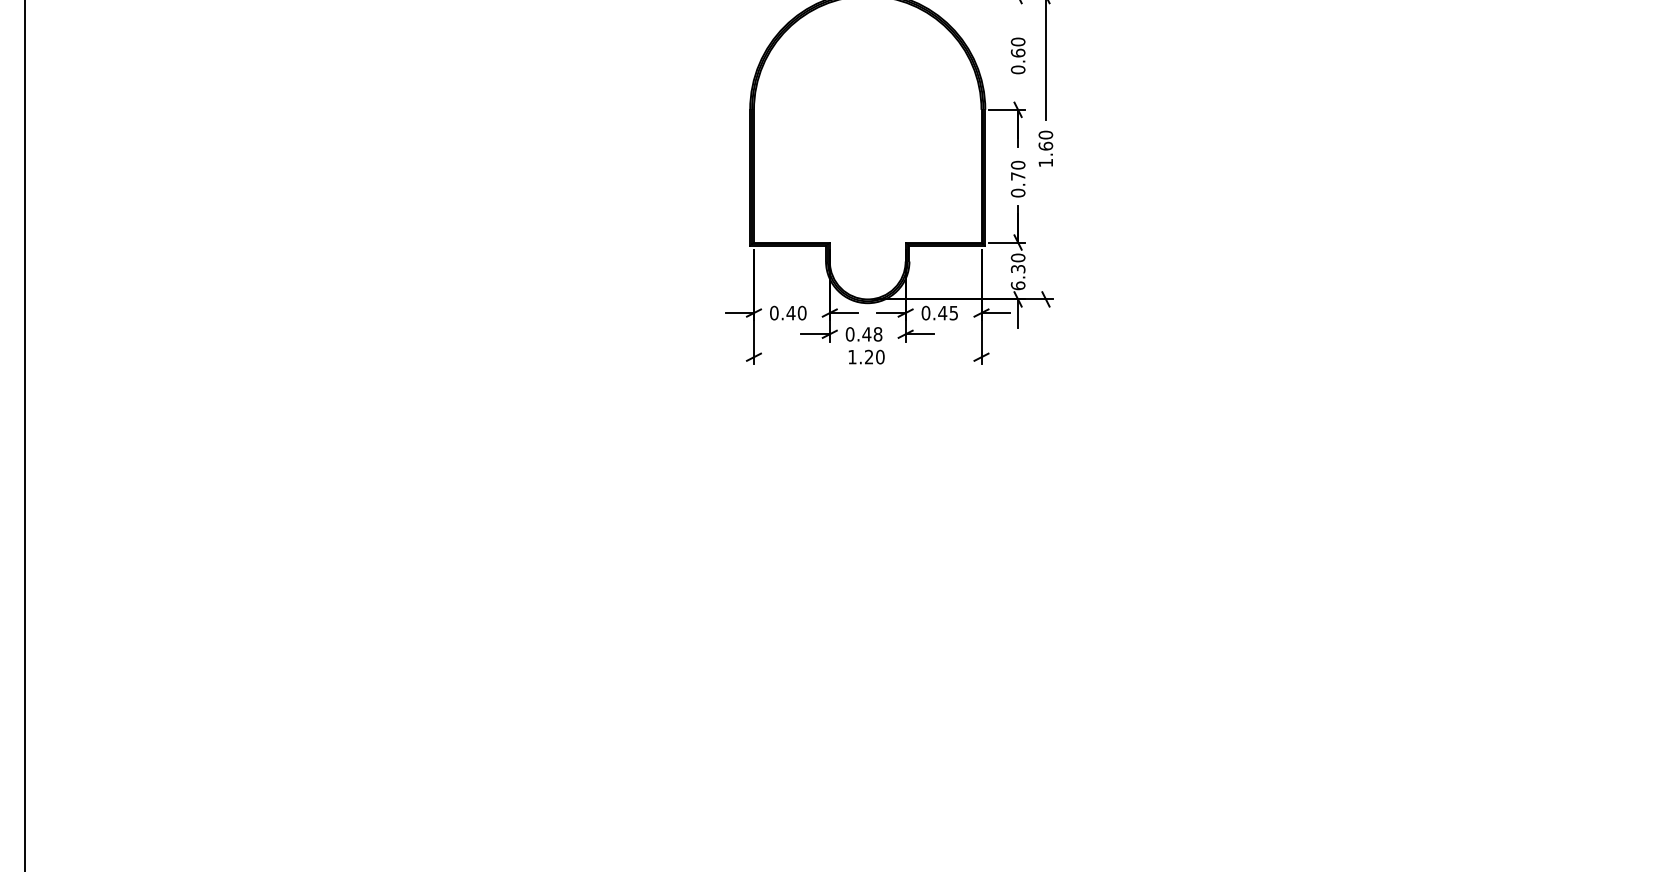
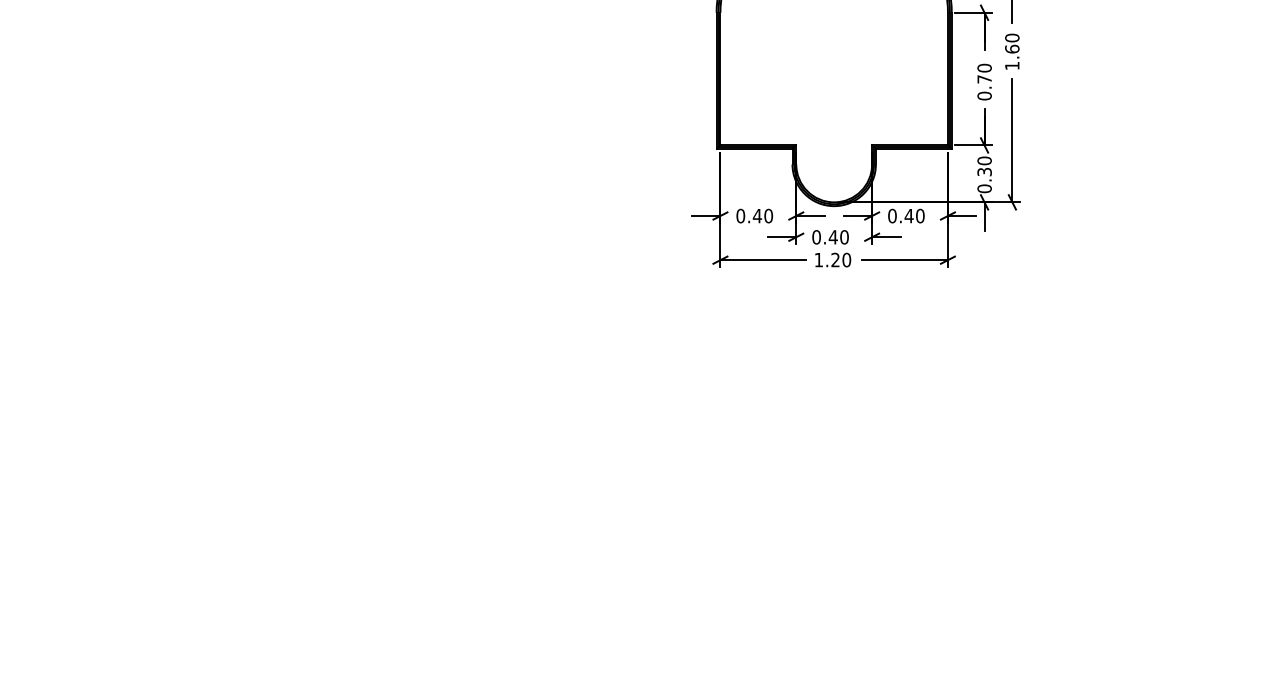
line: (1045, 237) -> (1011, 140), added
text: (1017, 285) -> (983, 188), 6.30 -> 0.30
text: (953, 312) -> (919, 215), 0.45 -> 0.40
text: (877, 334) -> (843, 237), 0.48 -> 0.40
line: (796, 357) -> (762, 260), added
line: (938, 357) -> (904, 260), added

